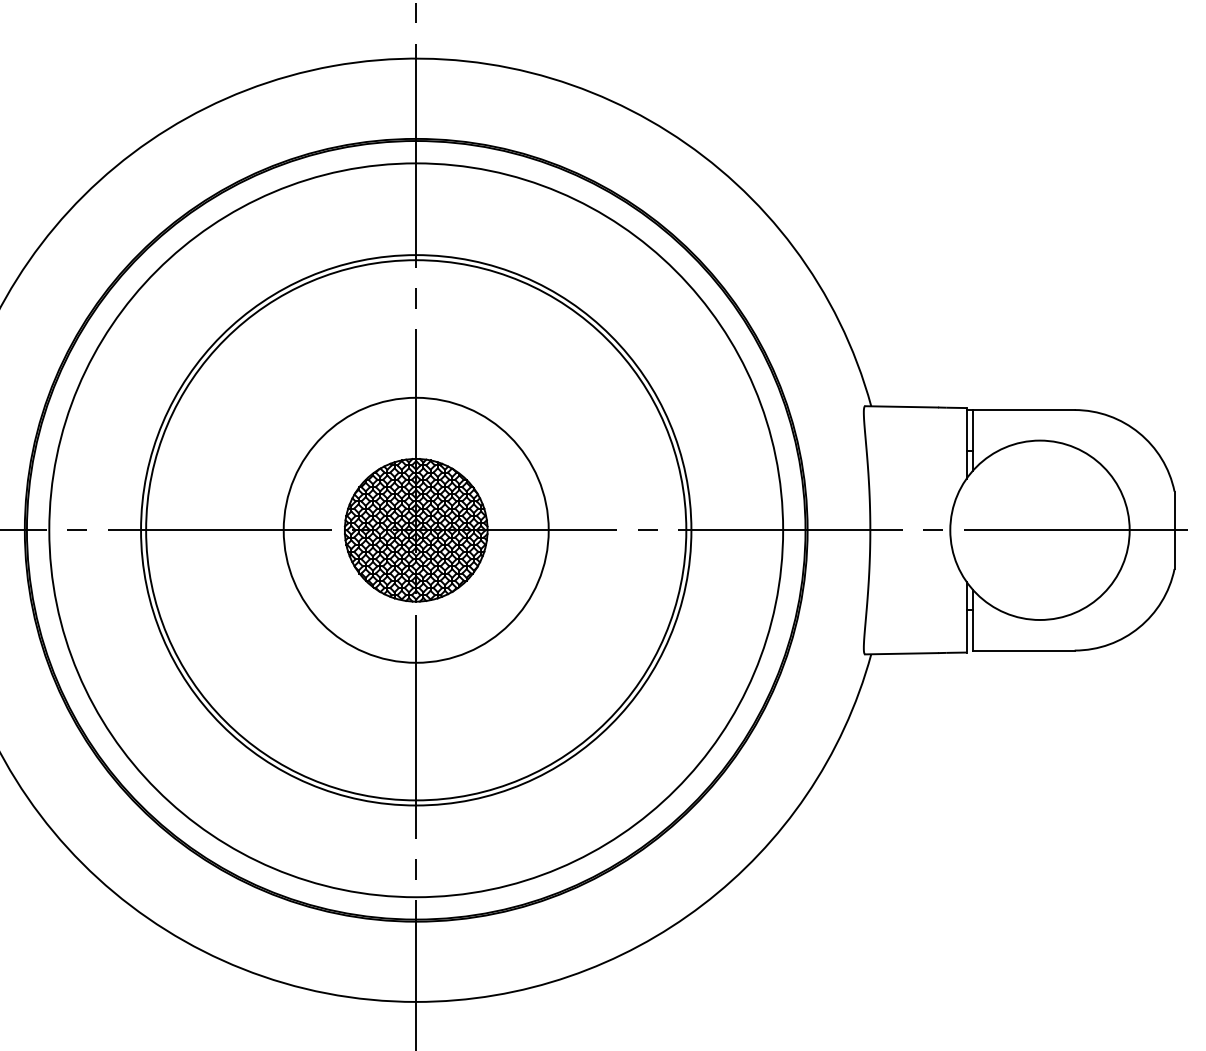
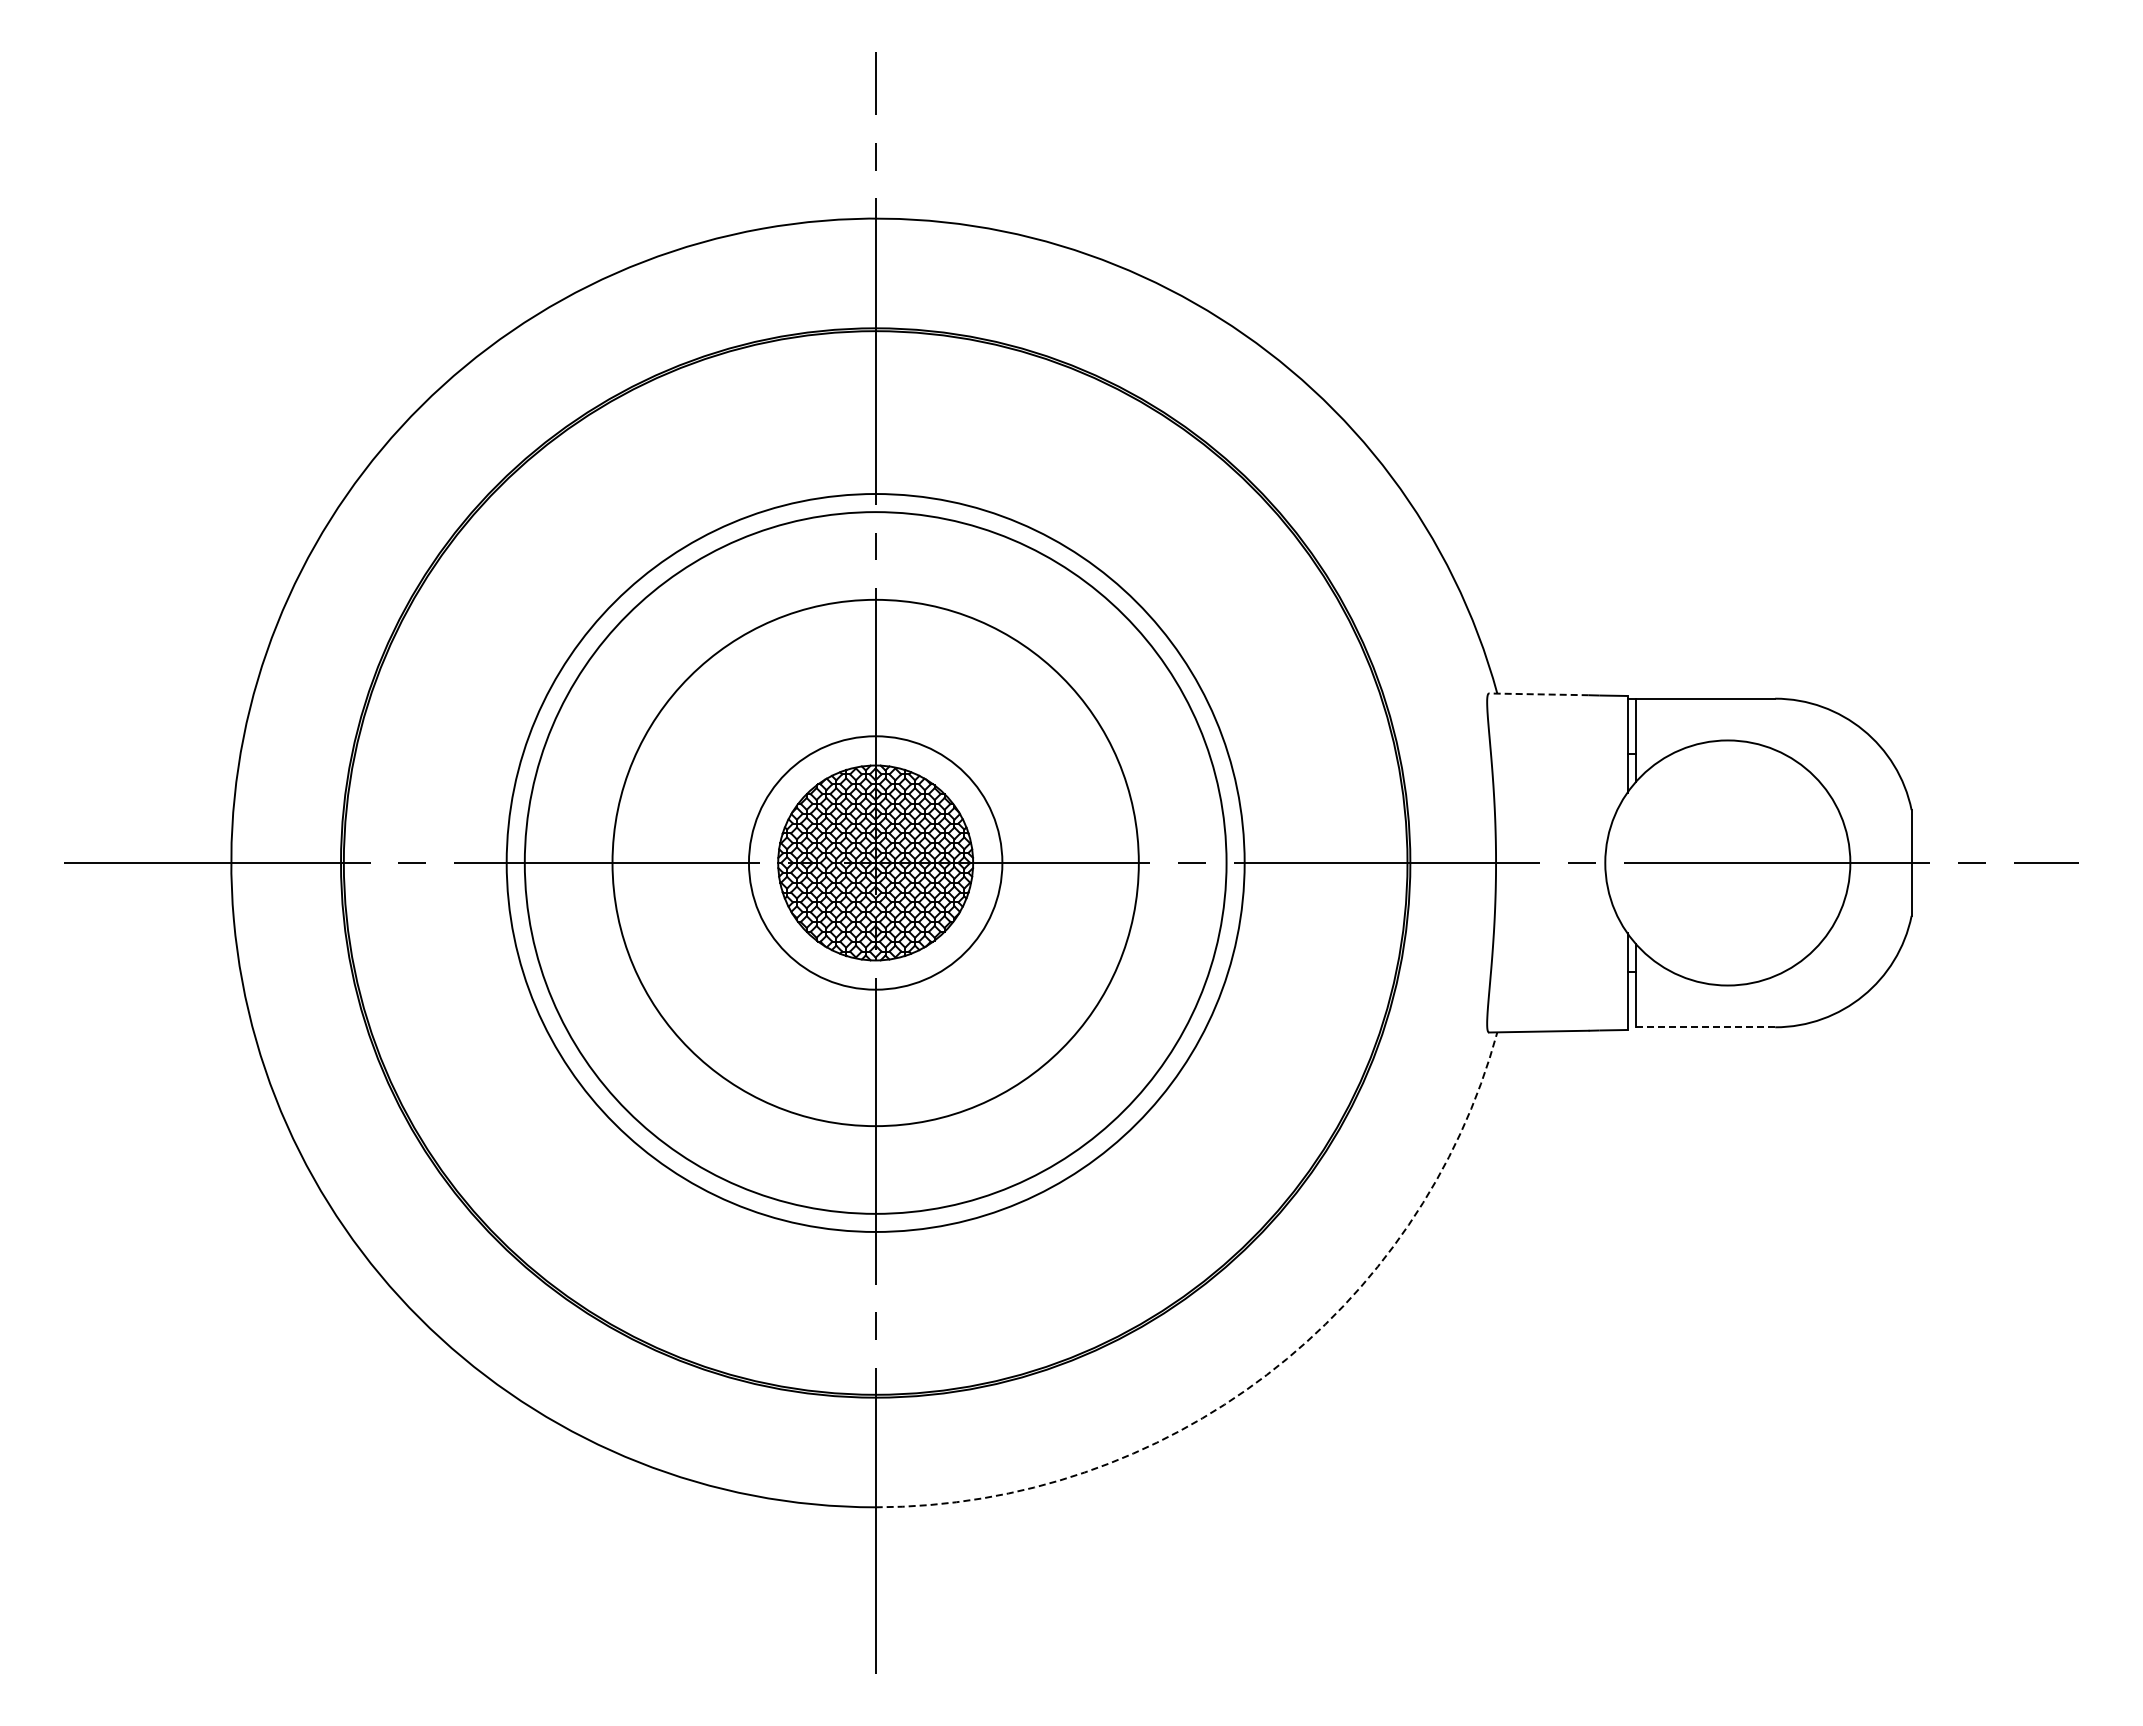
line: (901, 406) -> (1538, 694), solid -> dashed
circle: (416, 529) -> (875, 862), size x0.7
circle: (416, 529) -> (875, 862), size x0.7
circle: (416, 529) -> (875, 862), size x0.7
line: (1023, 650) -> (1705, 1027), solid -> dashed
arc: (702, 904) -> (1266, 1374), solid -> dashed

